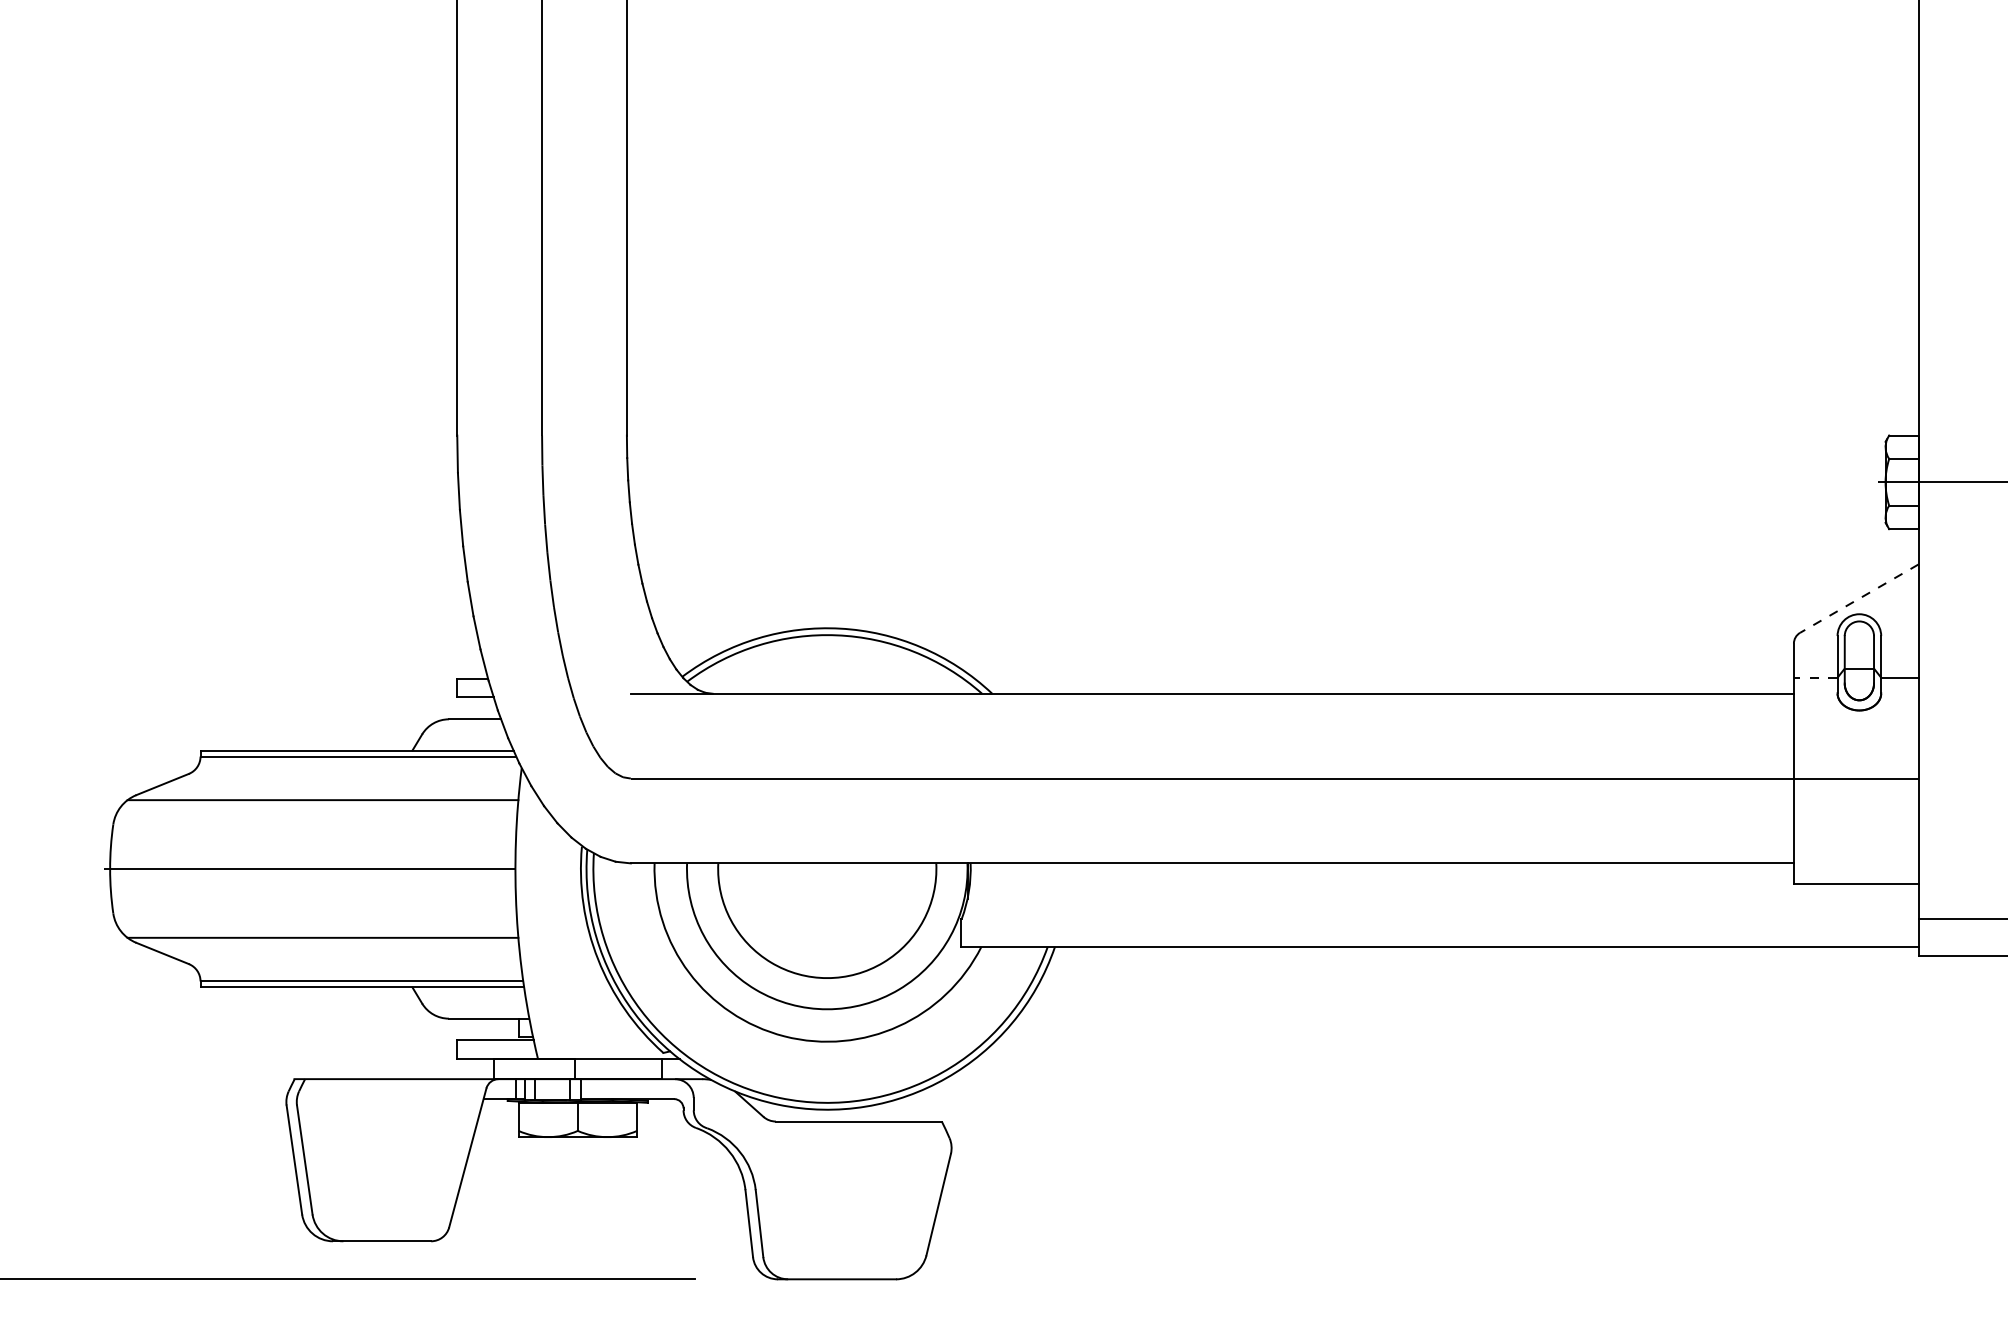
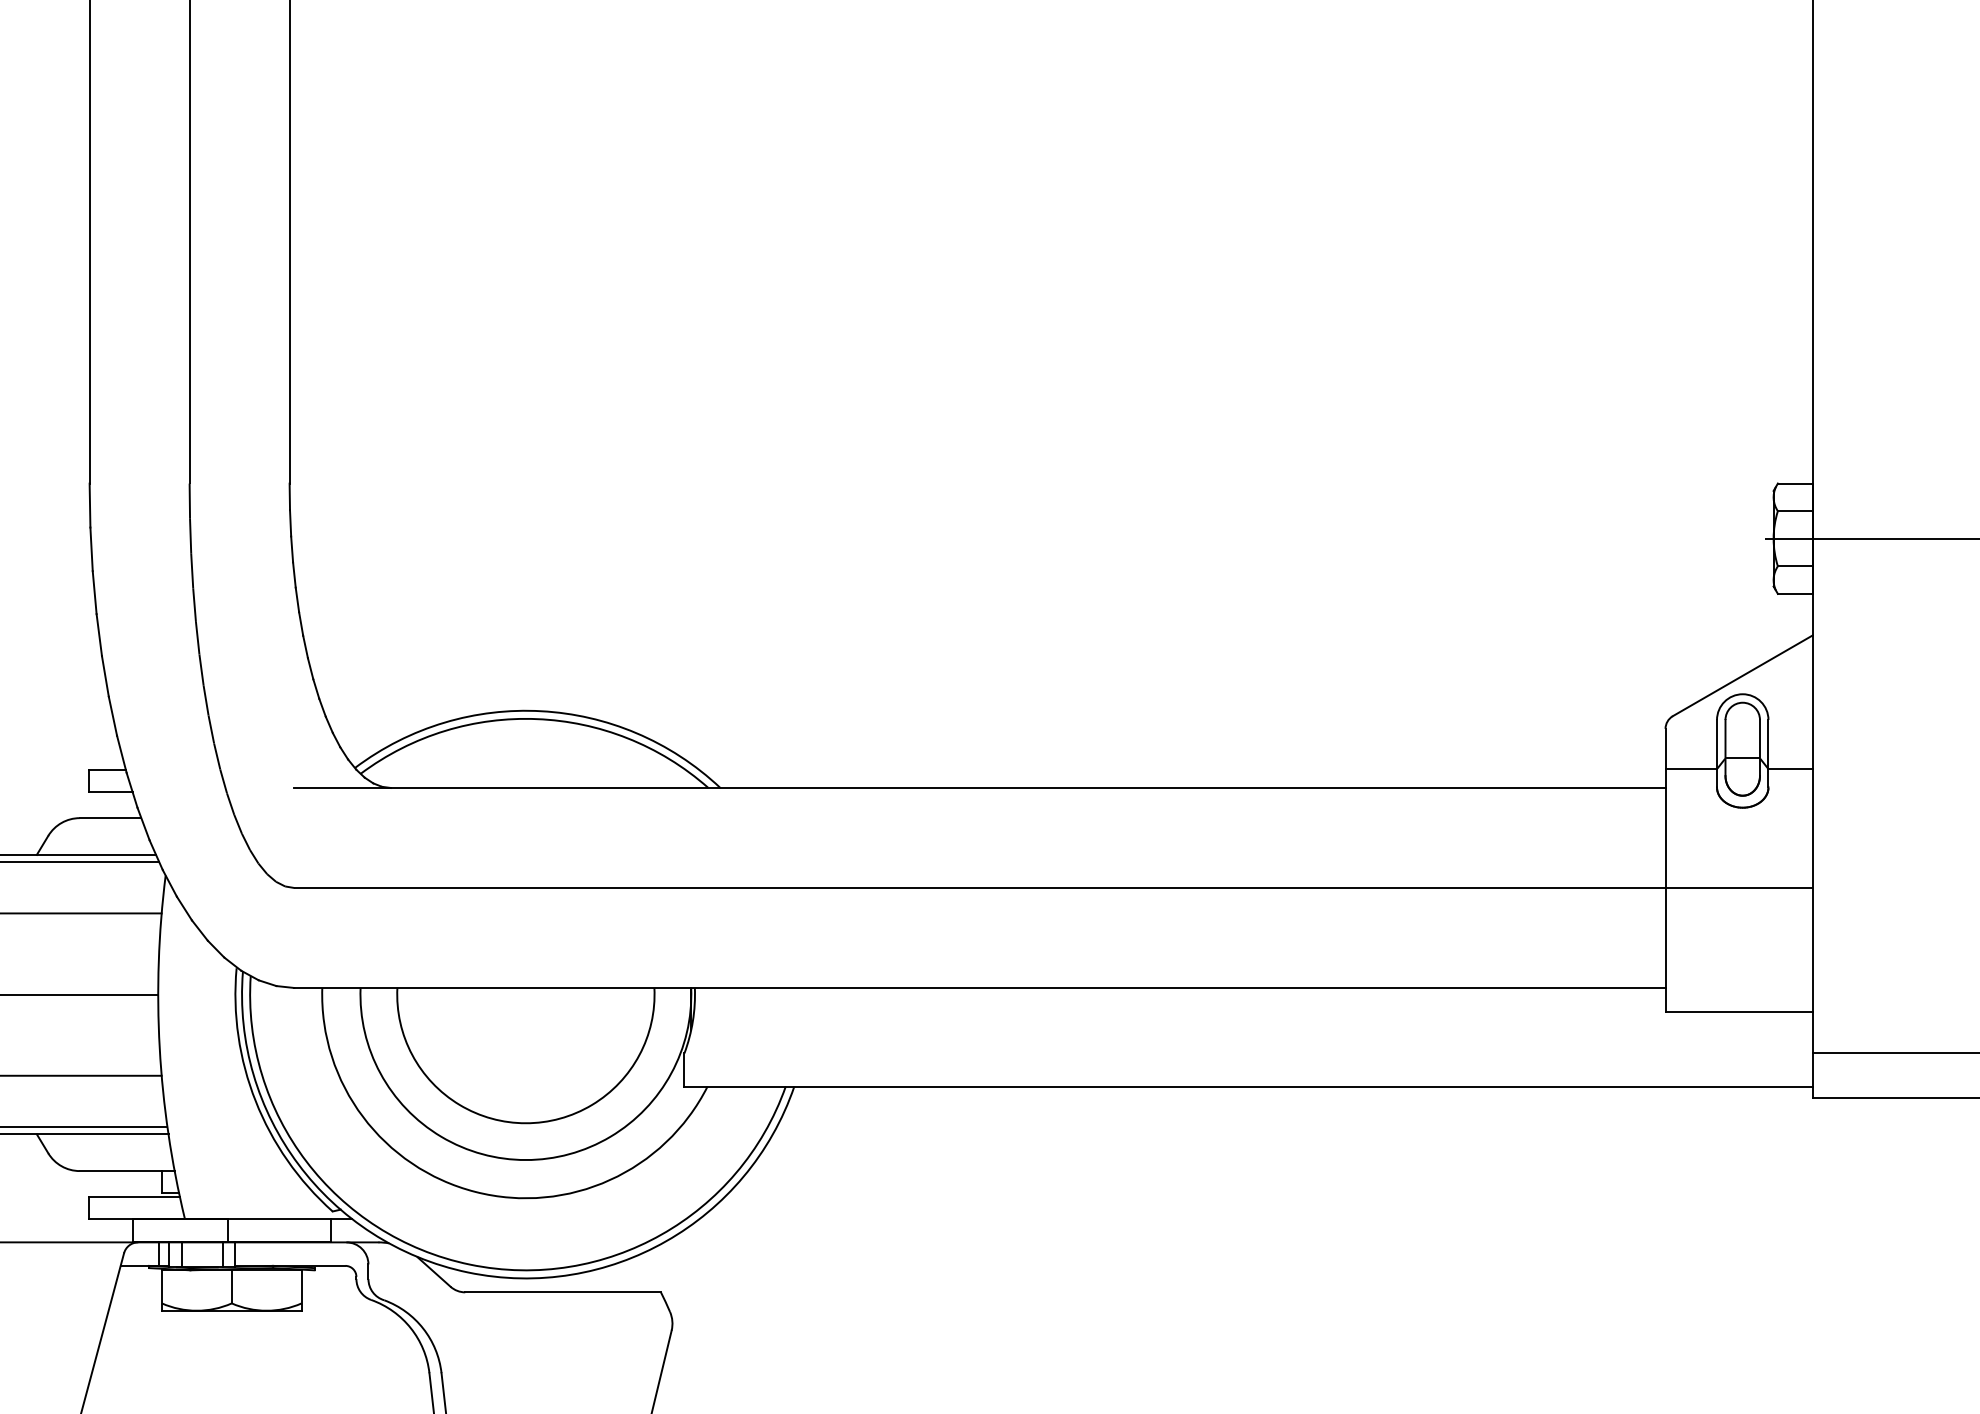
line: (1858, 598) -> (1741, 675), dashed -> solid
line: (1815, 677) -> (1690, 768), dashed -> solid

